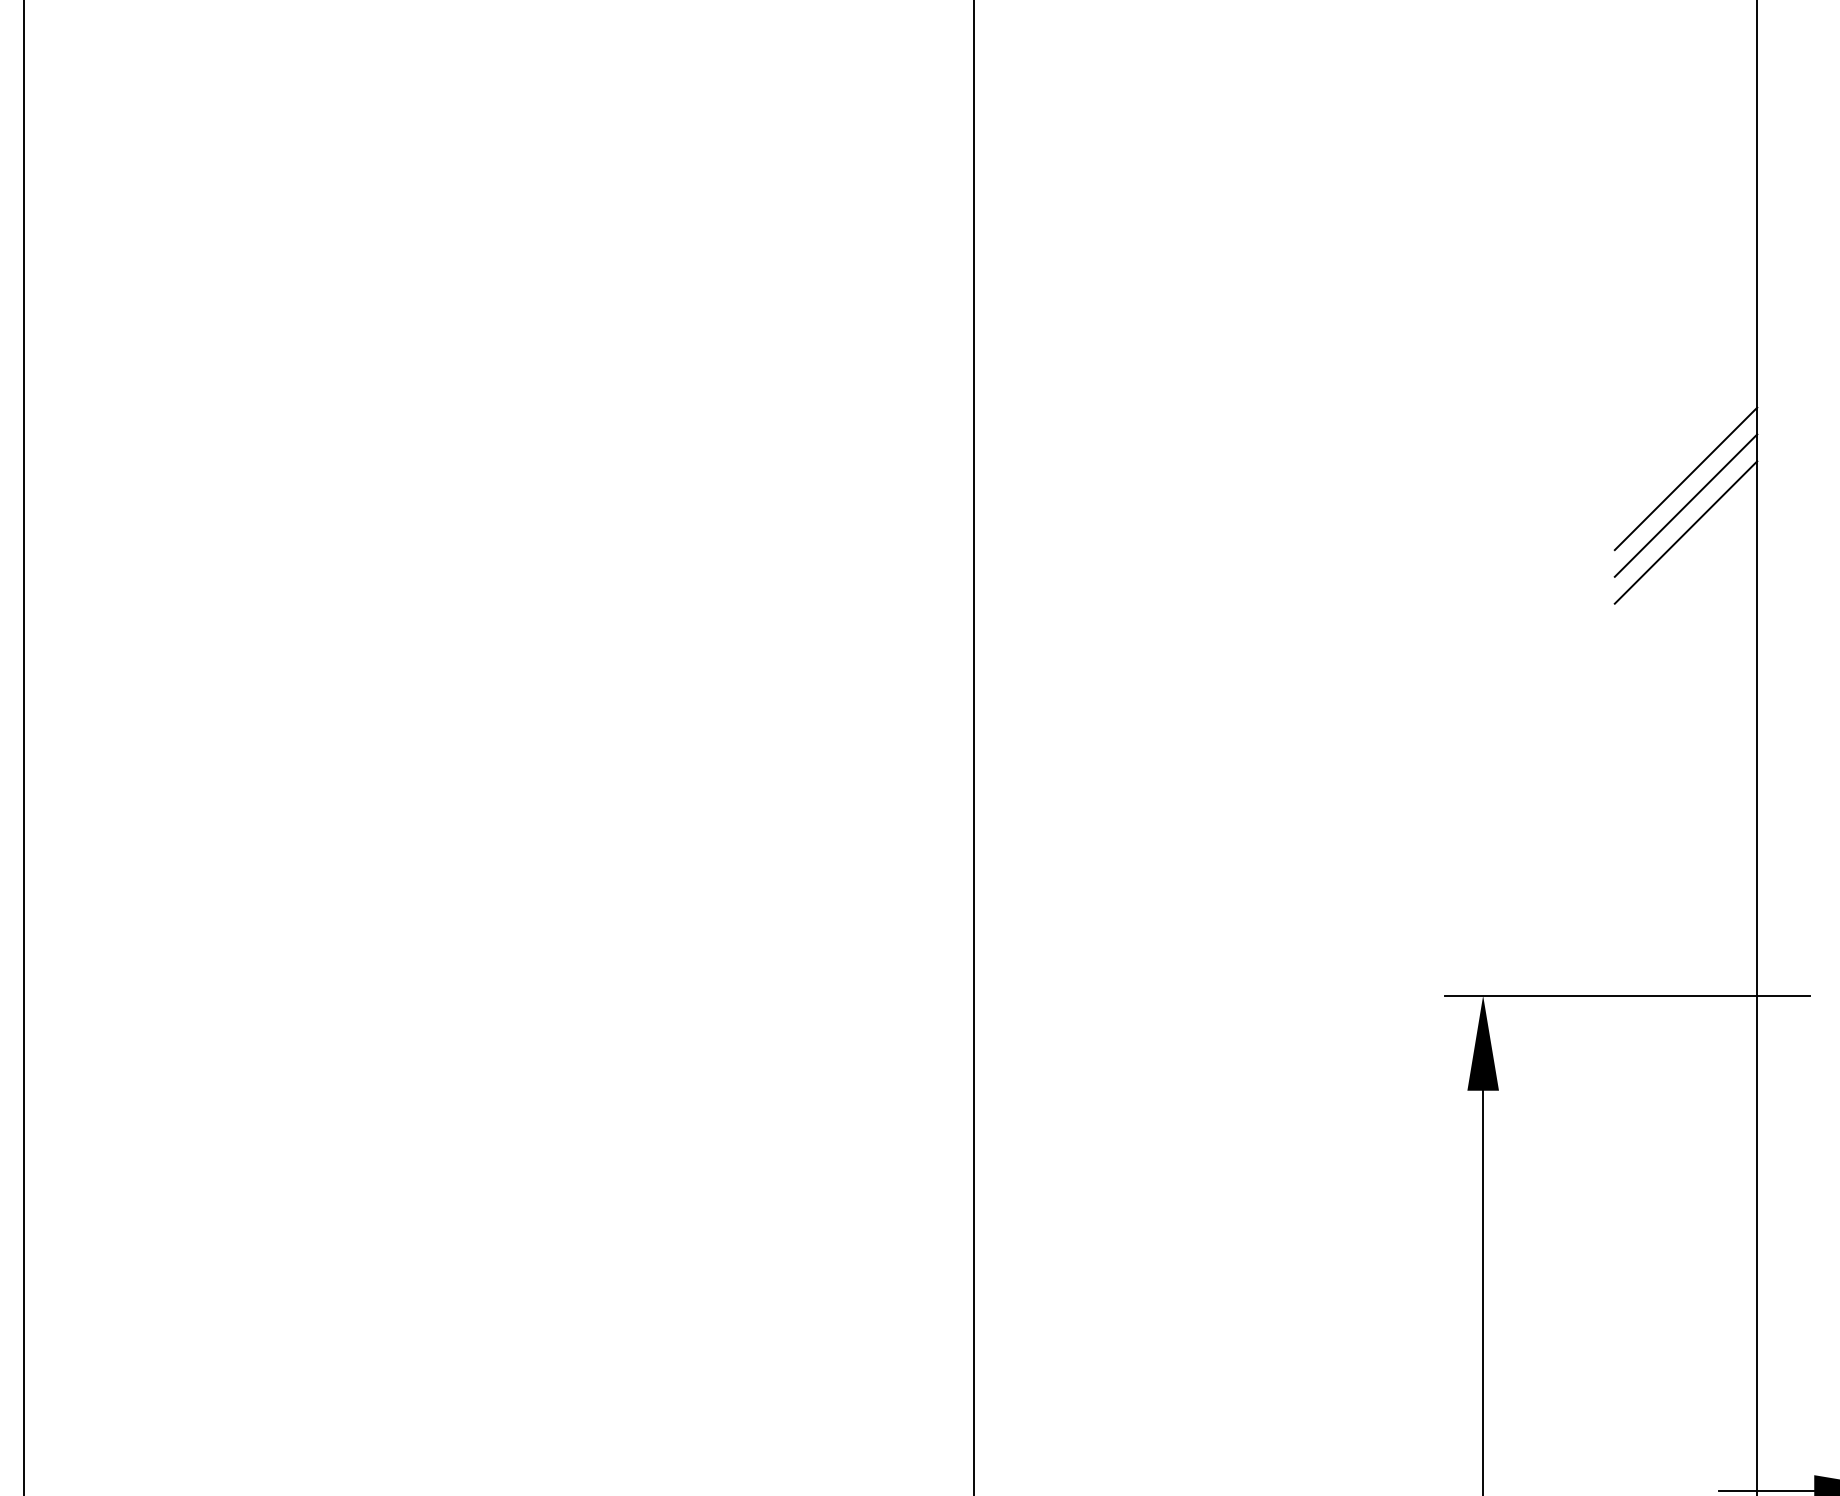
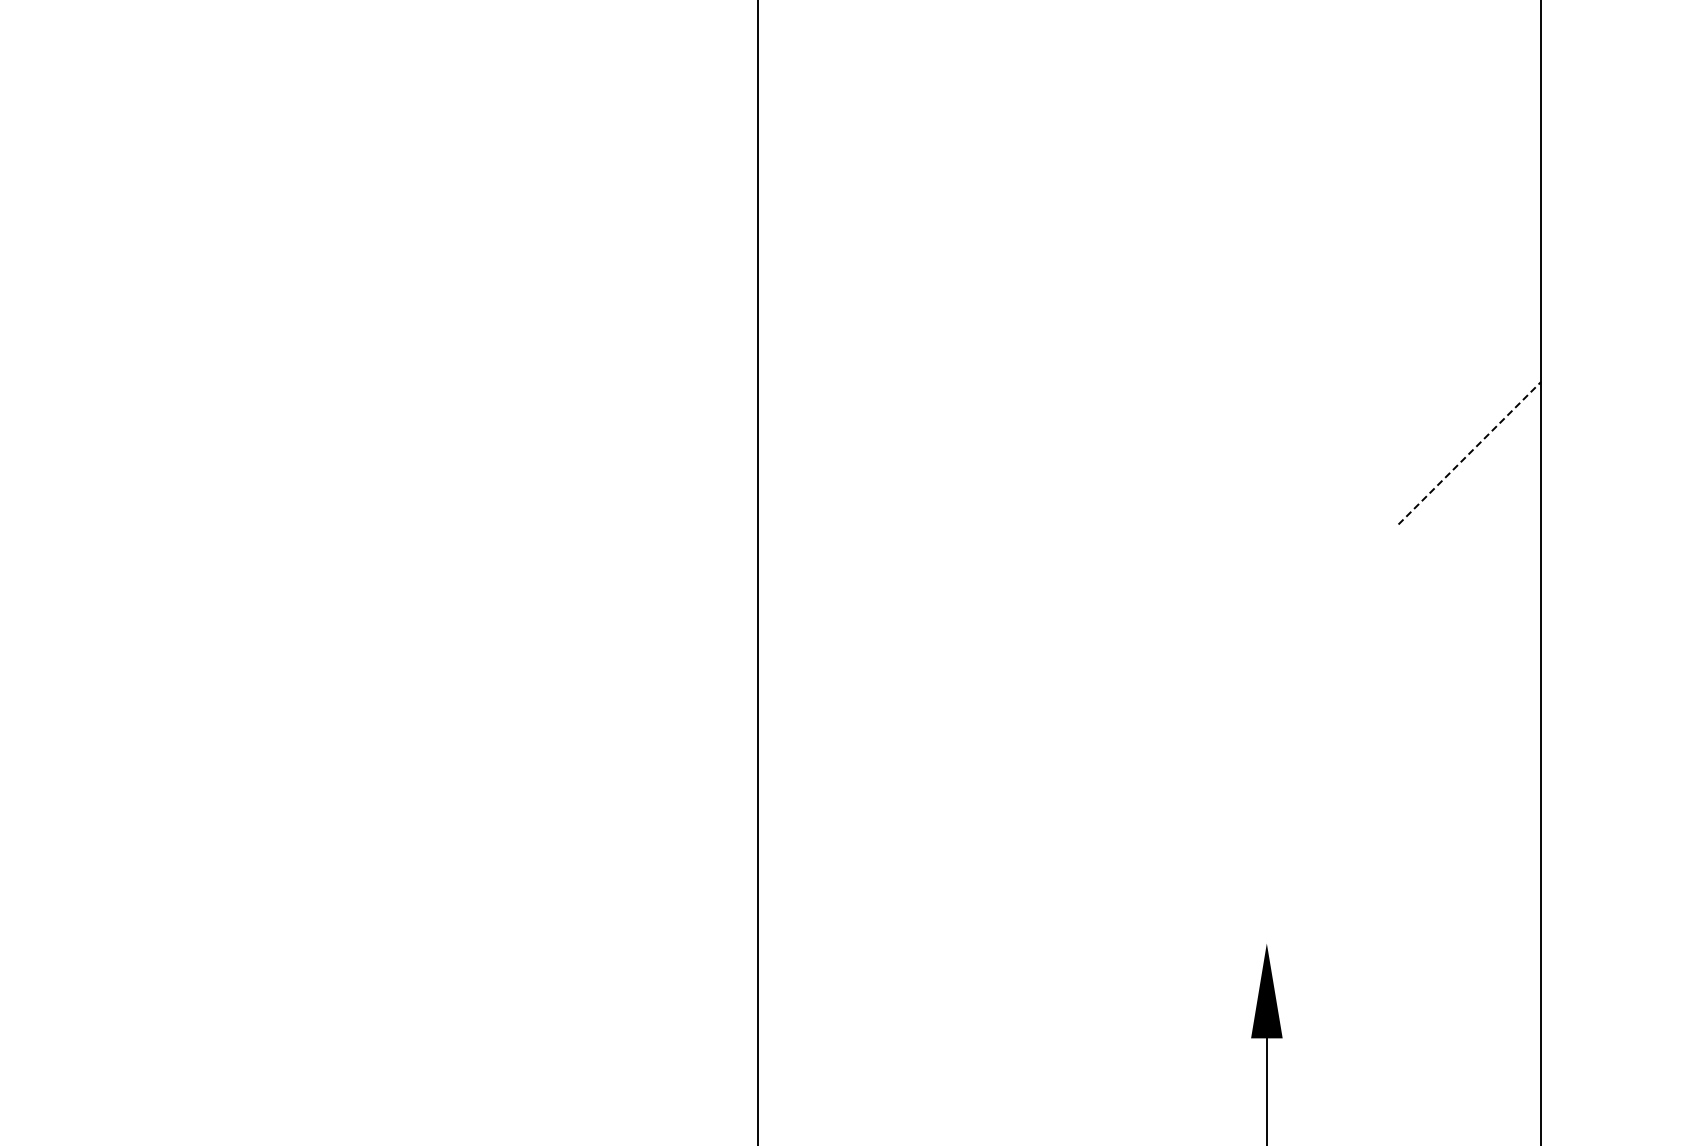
line: (1685, 478) -> (1469, 426), removed
line: (1686, 505) -> (1470, 453), solid -> dashed
line: (1685, 532) -> (1469, 480), removed
line: (1627, 995) -> (1411, 943), removed

